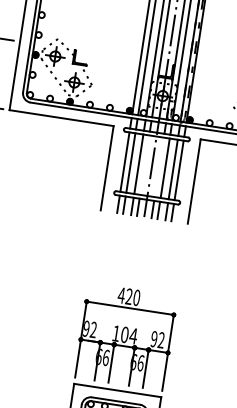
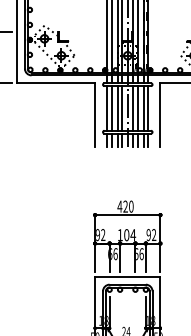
line: (145, 165) -> (122, 108), added
line: (159, 167) -> (133, 108), added

